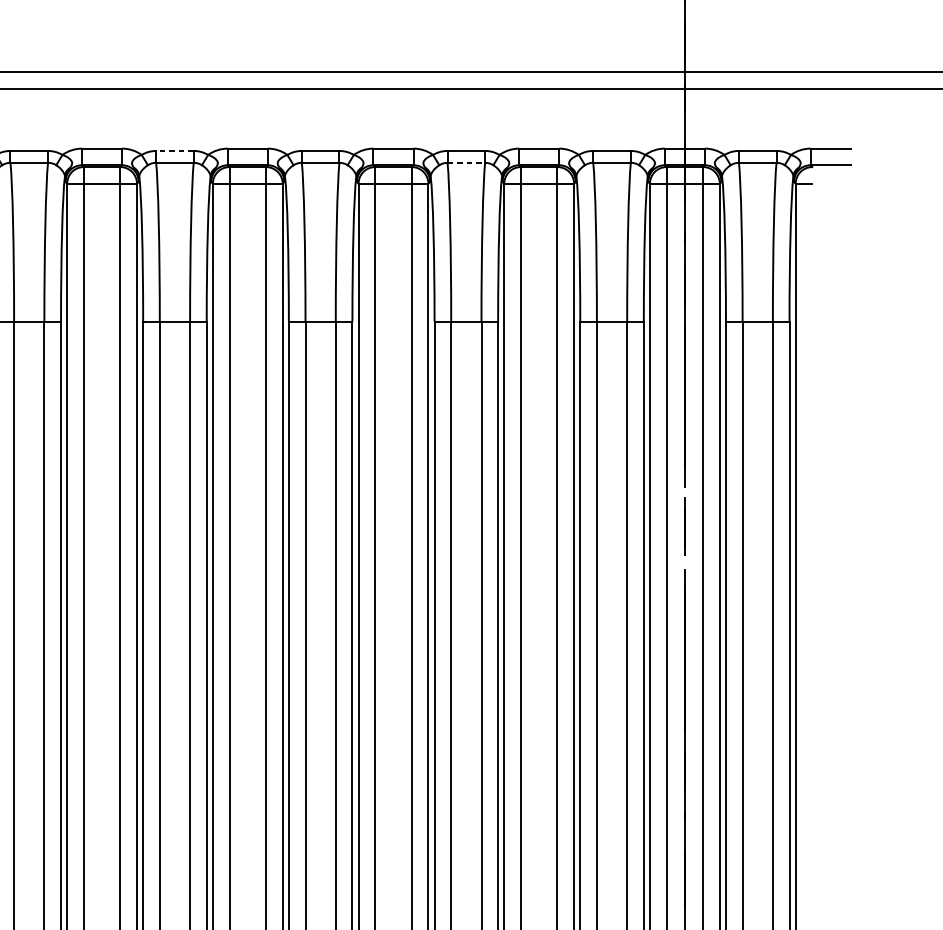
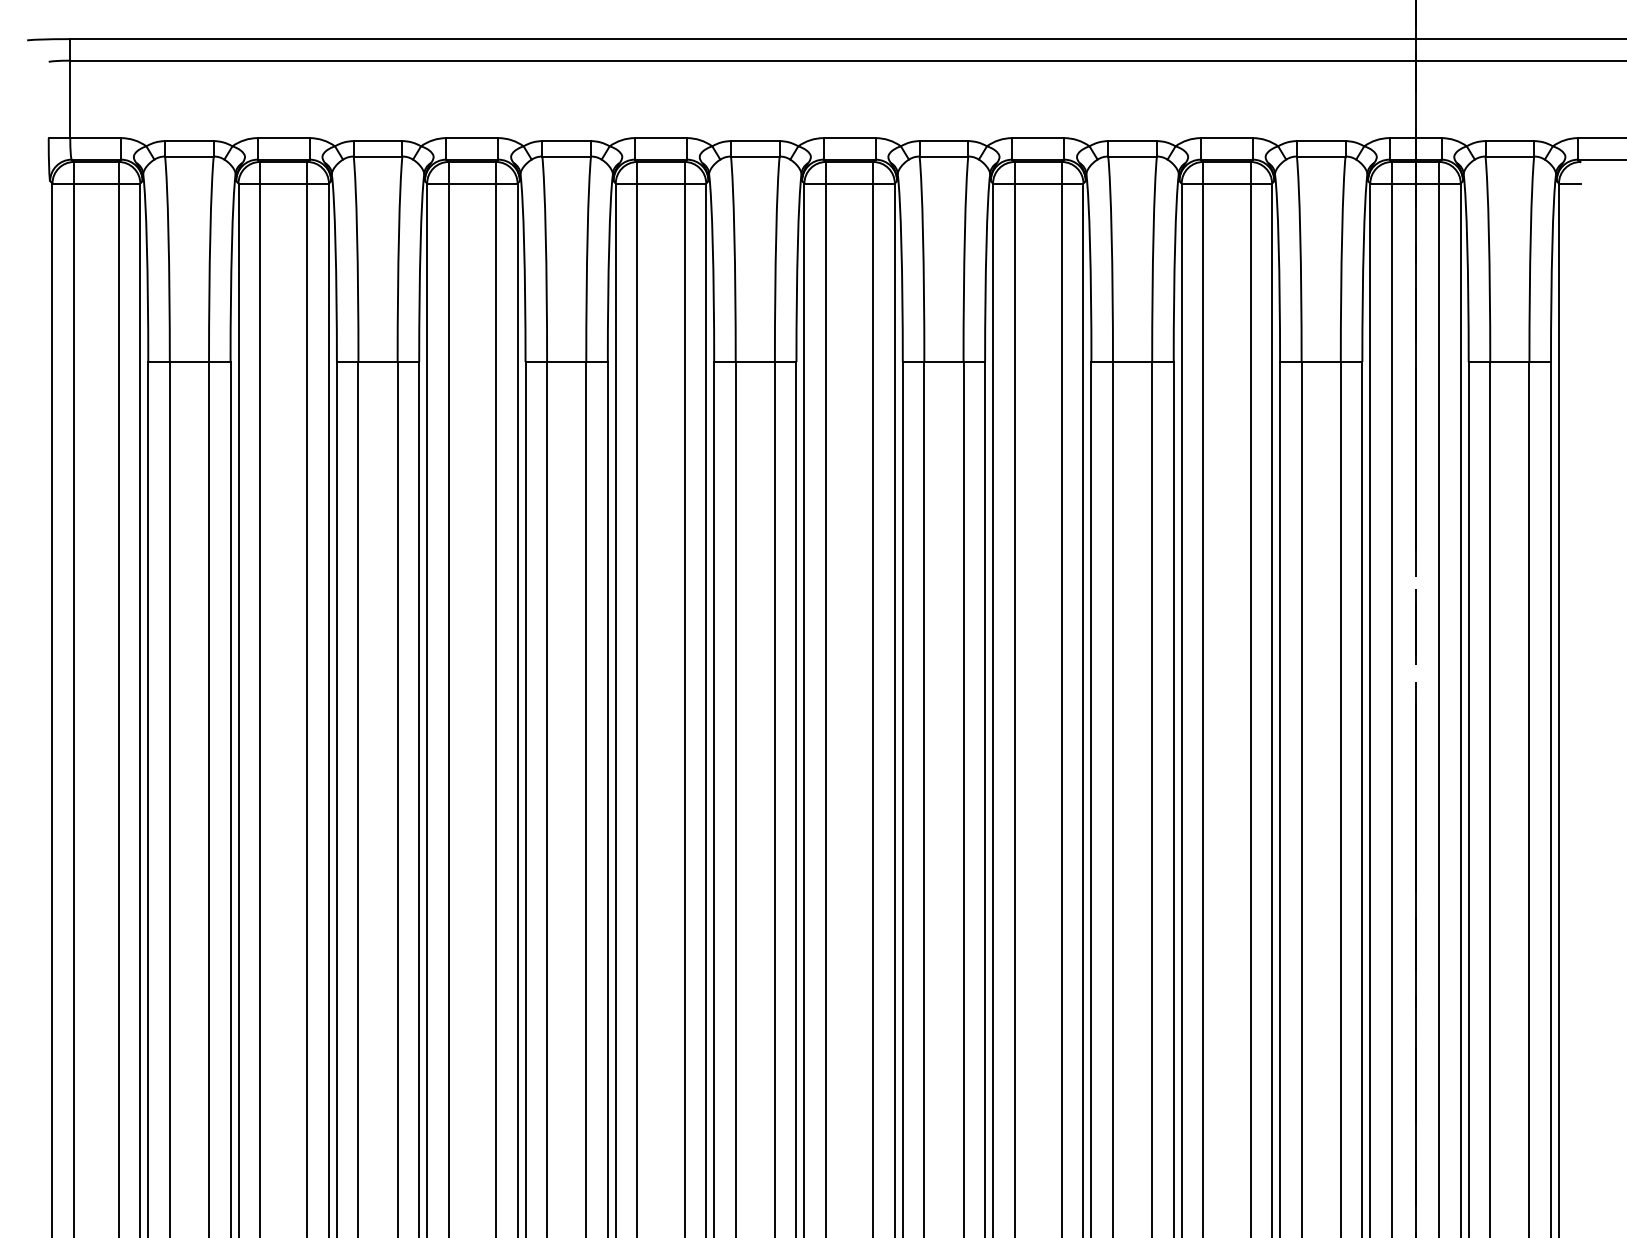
line: (174, 151) -> (754, 141), dashed -> solid
line: (467, 162) -> (1133, 156), dashed -> solid

